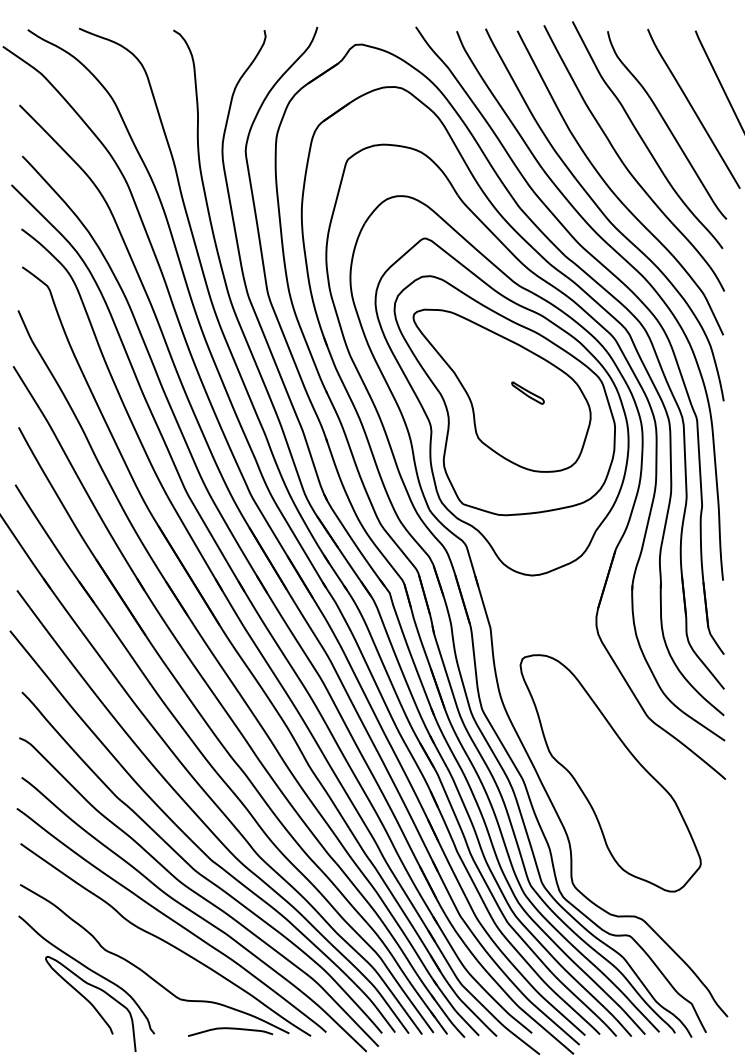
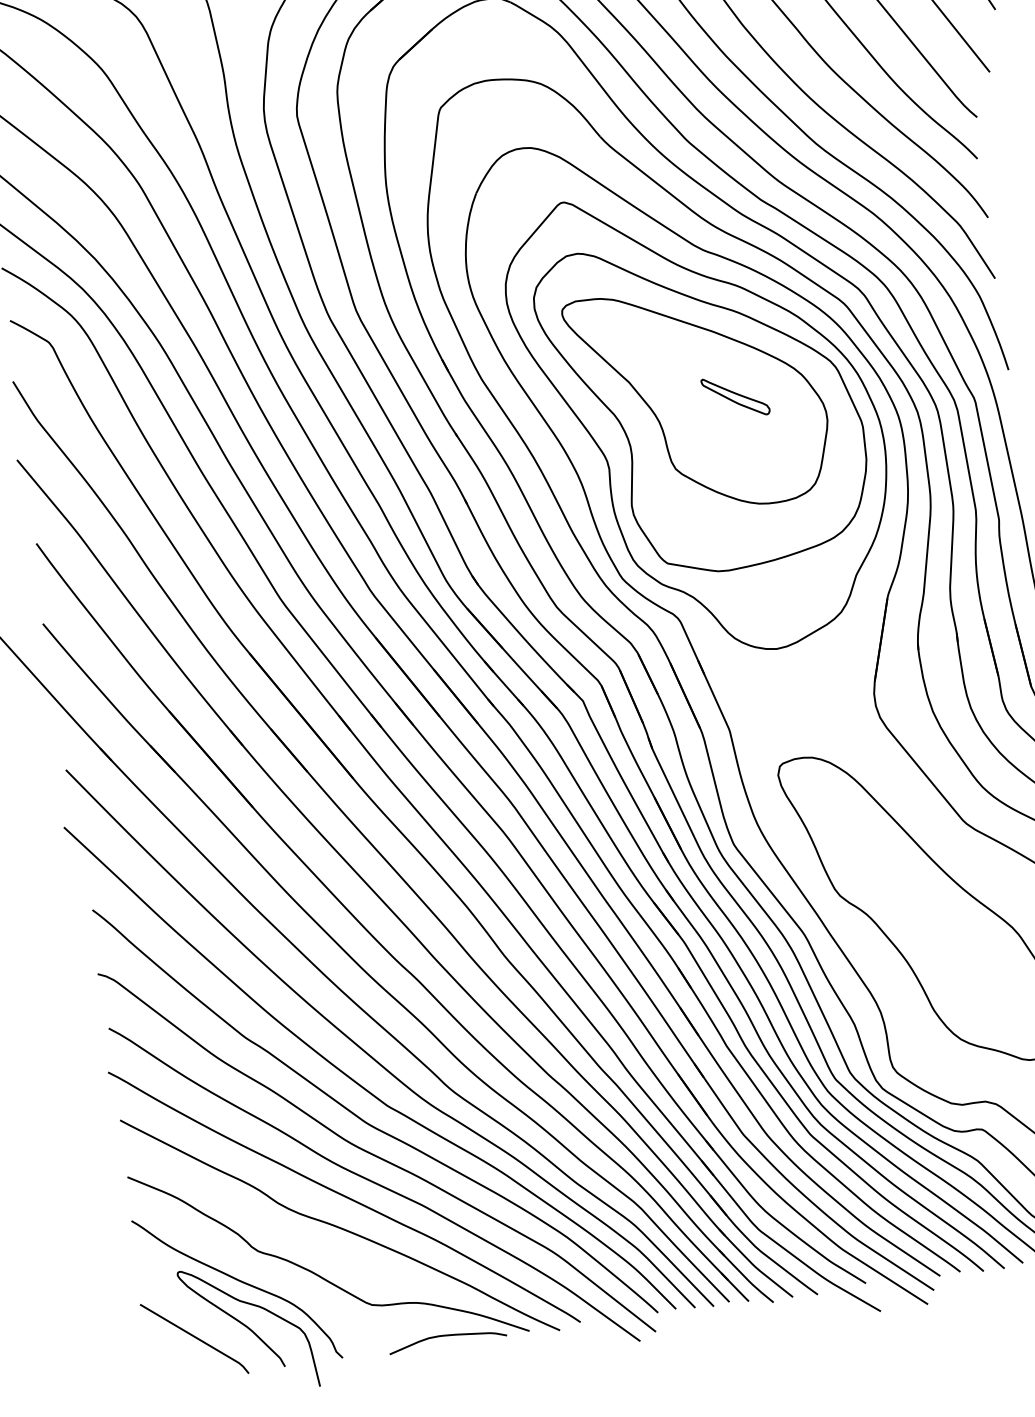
part: (527, 392) -> (734, 396), size x1.43
curve: (51, 1005) -> (194, 1338), added

